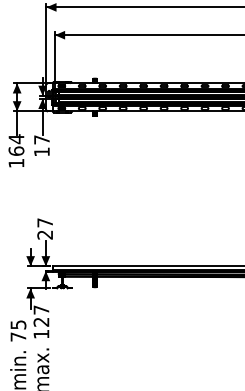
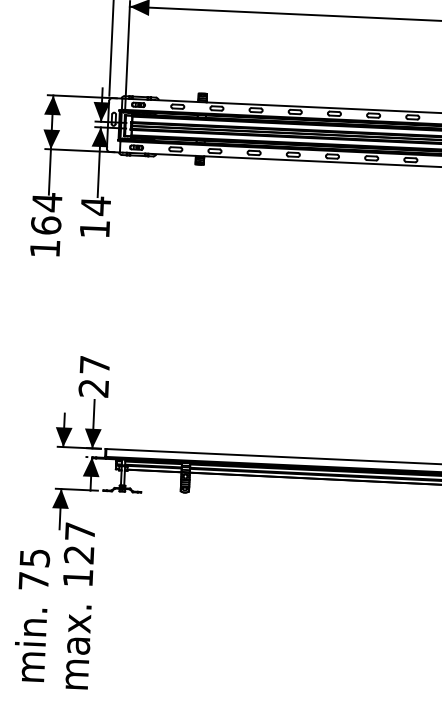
text: (41, 139) -> (95, 205), 17 -> 14

